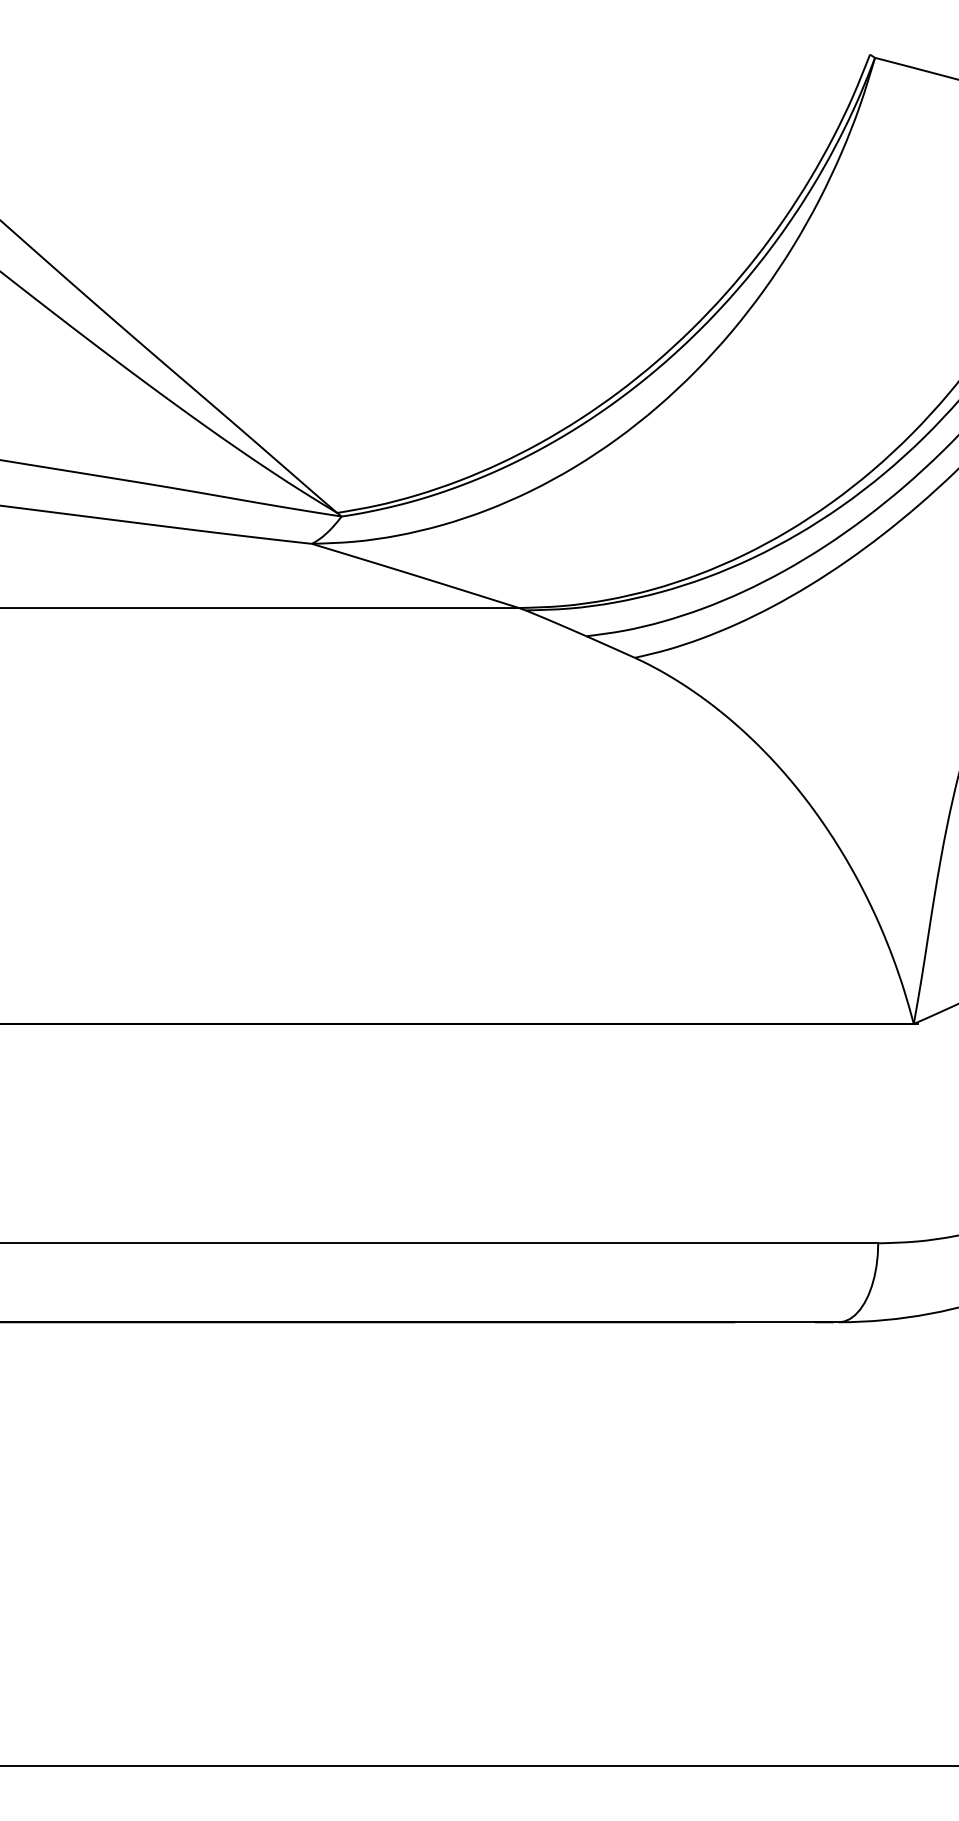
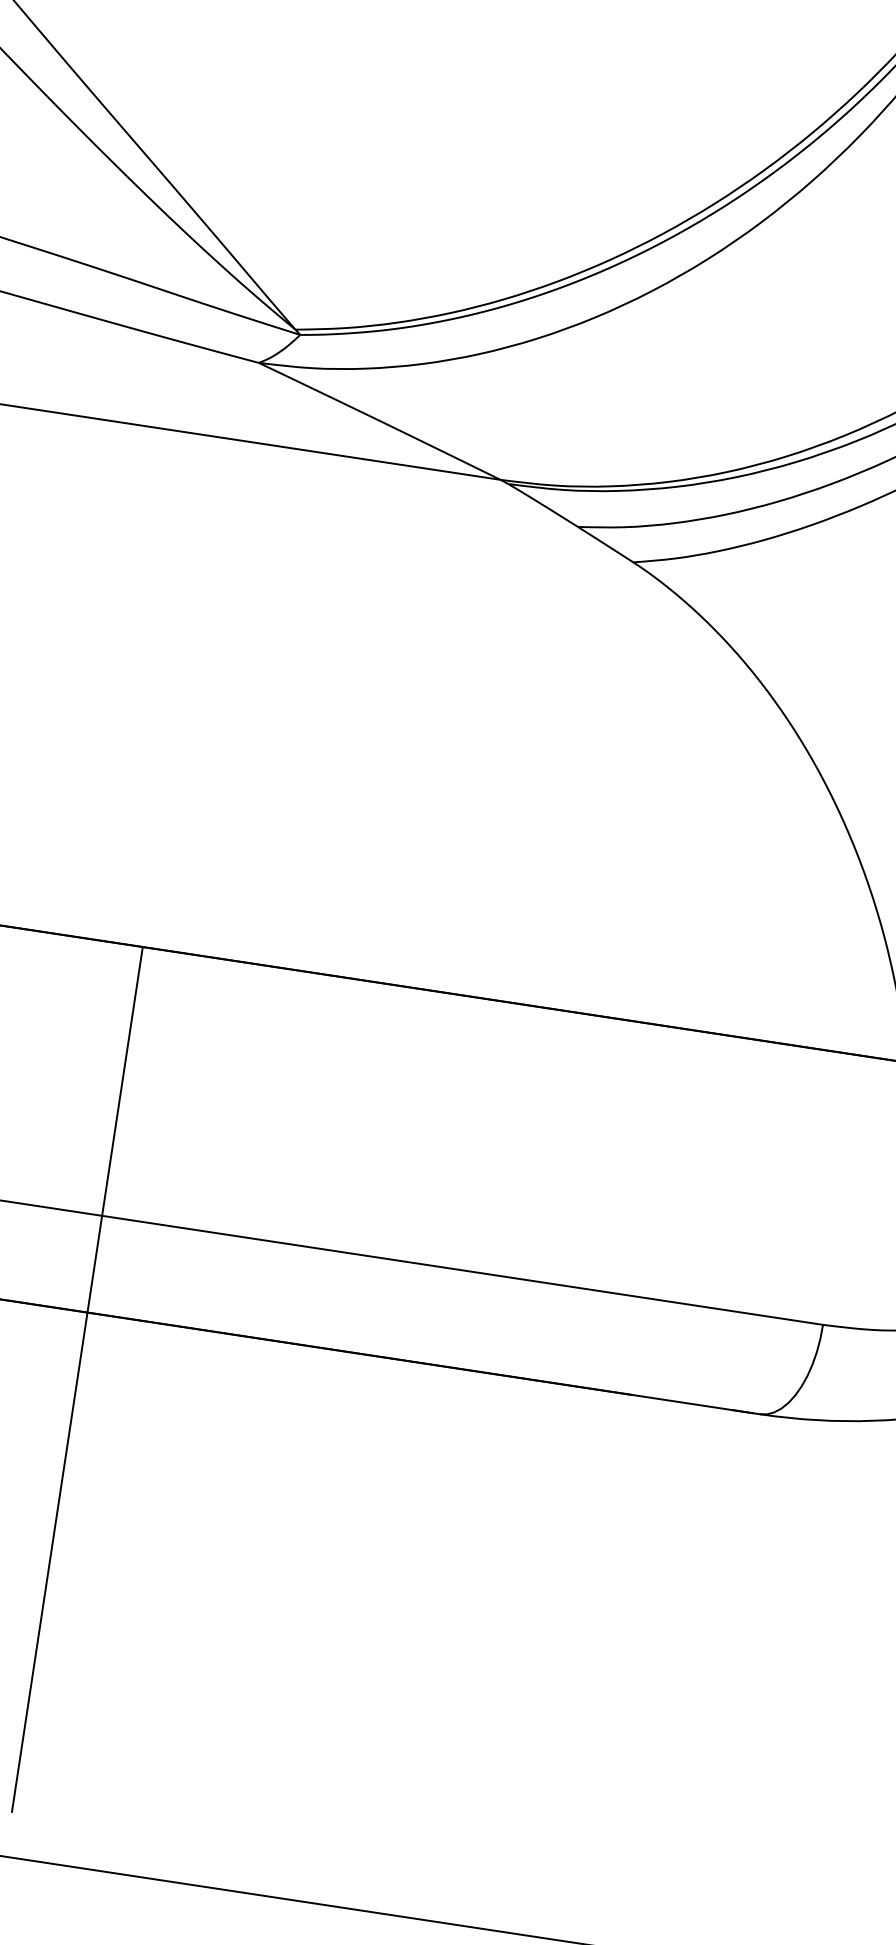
line: (289, 1376) -> (77, 1378), added

